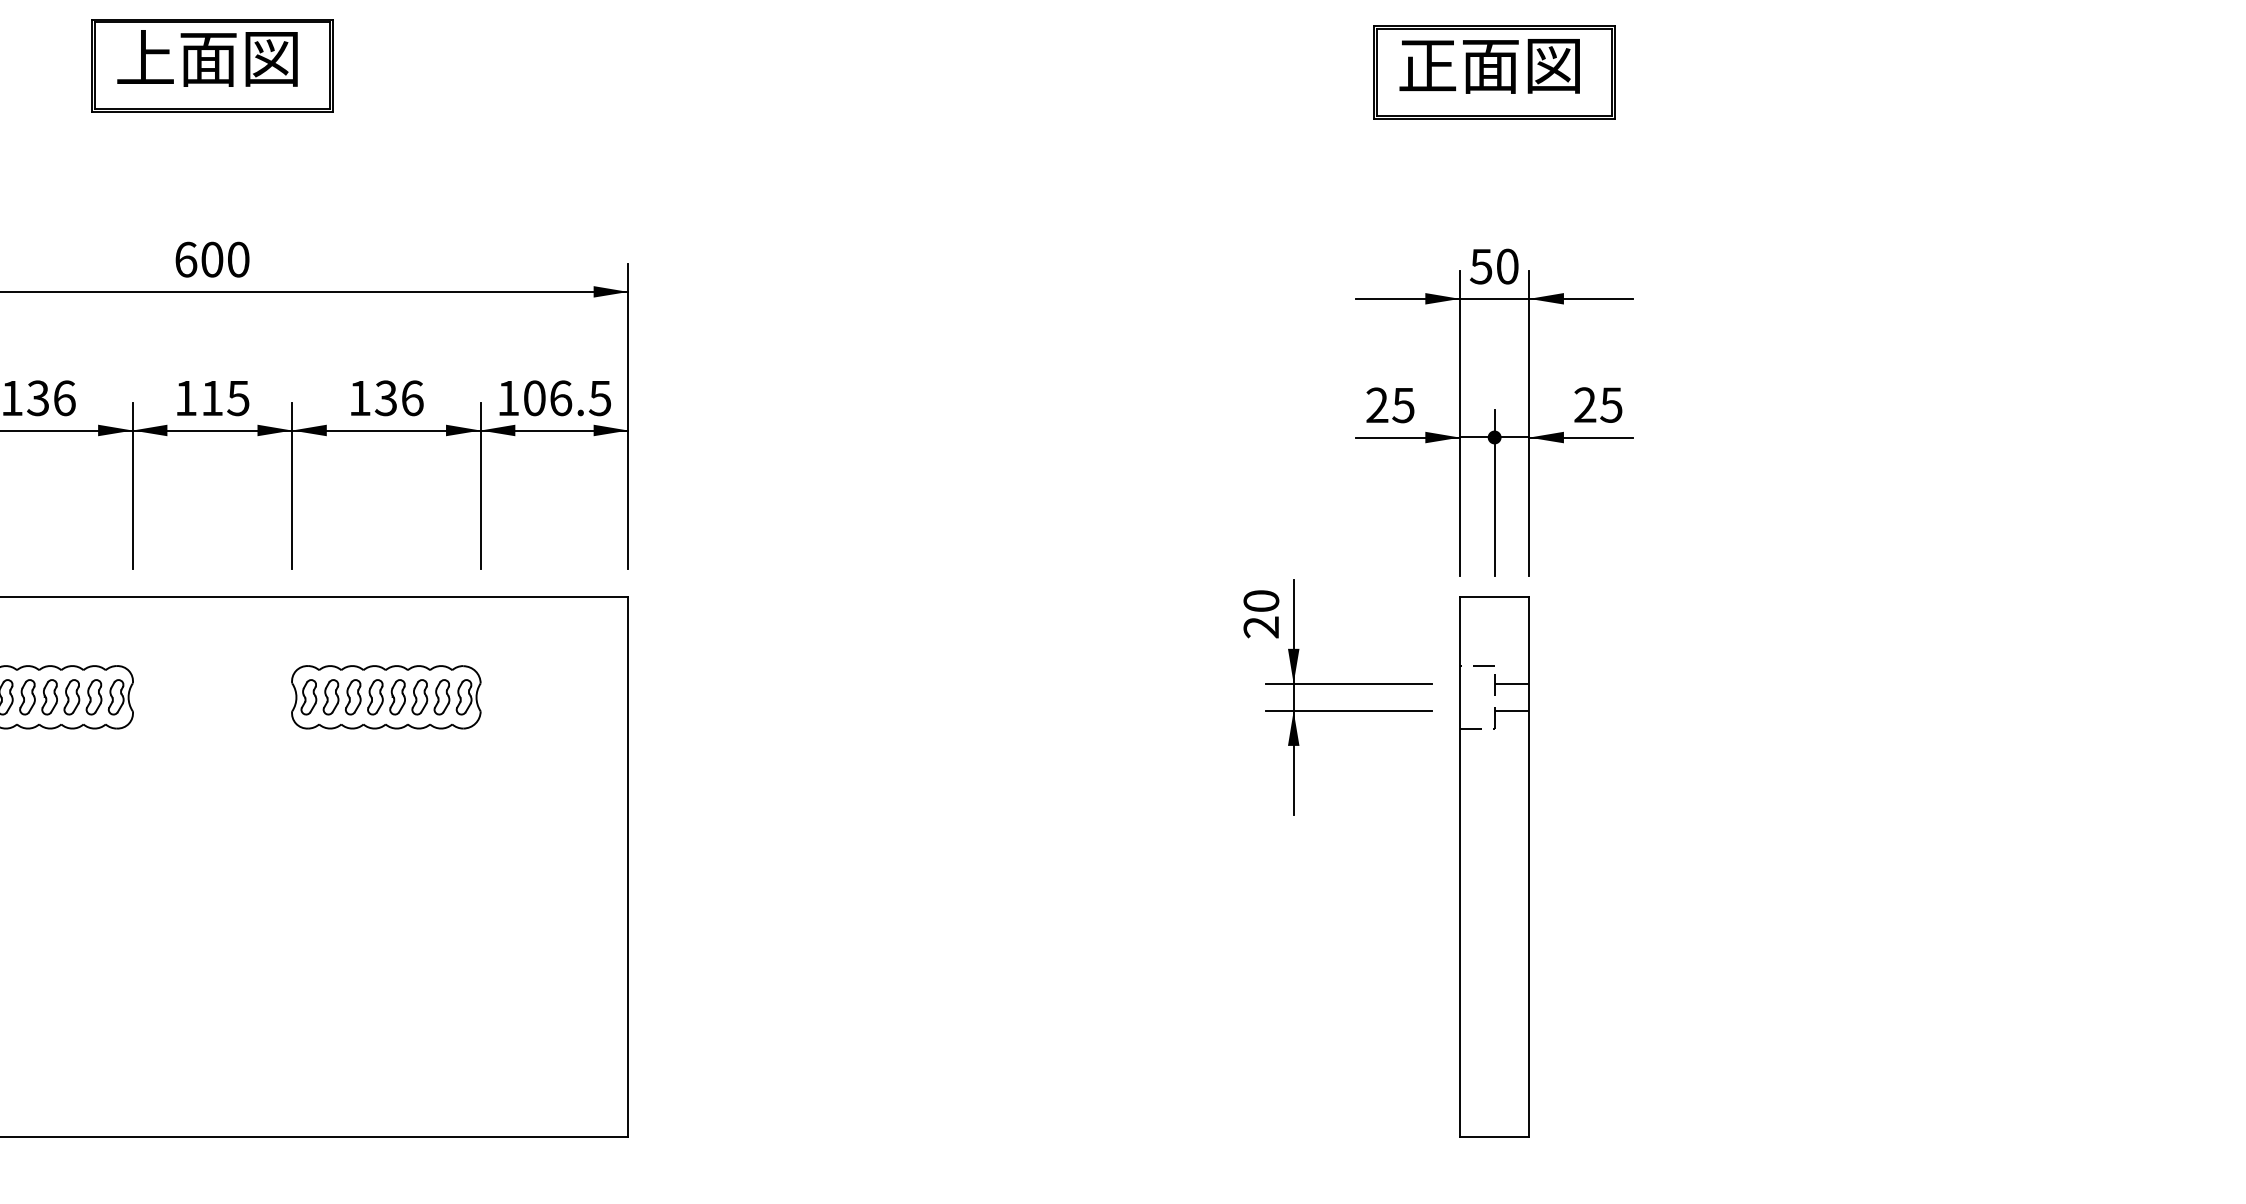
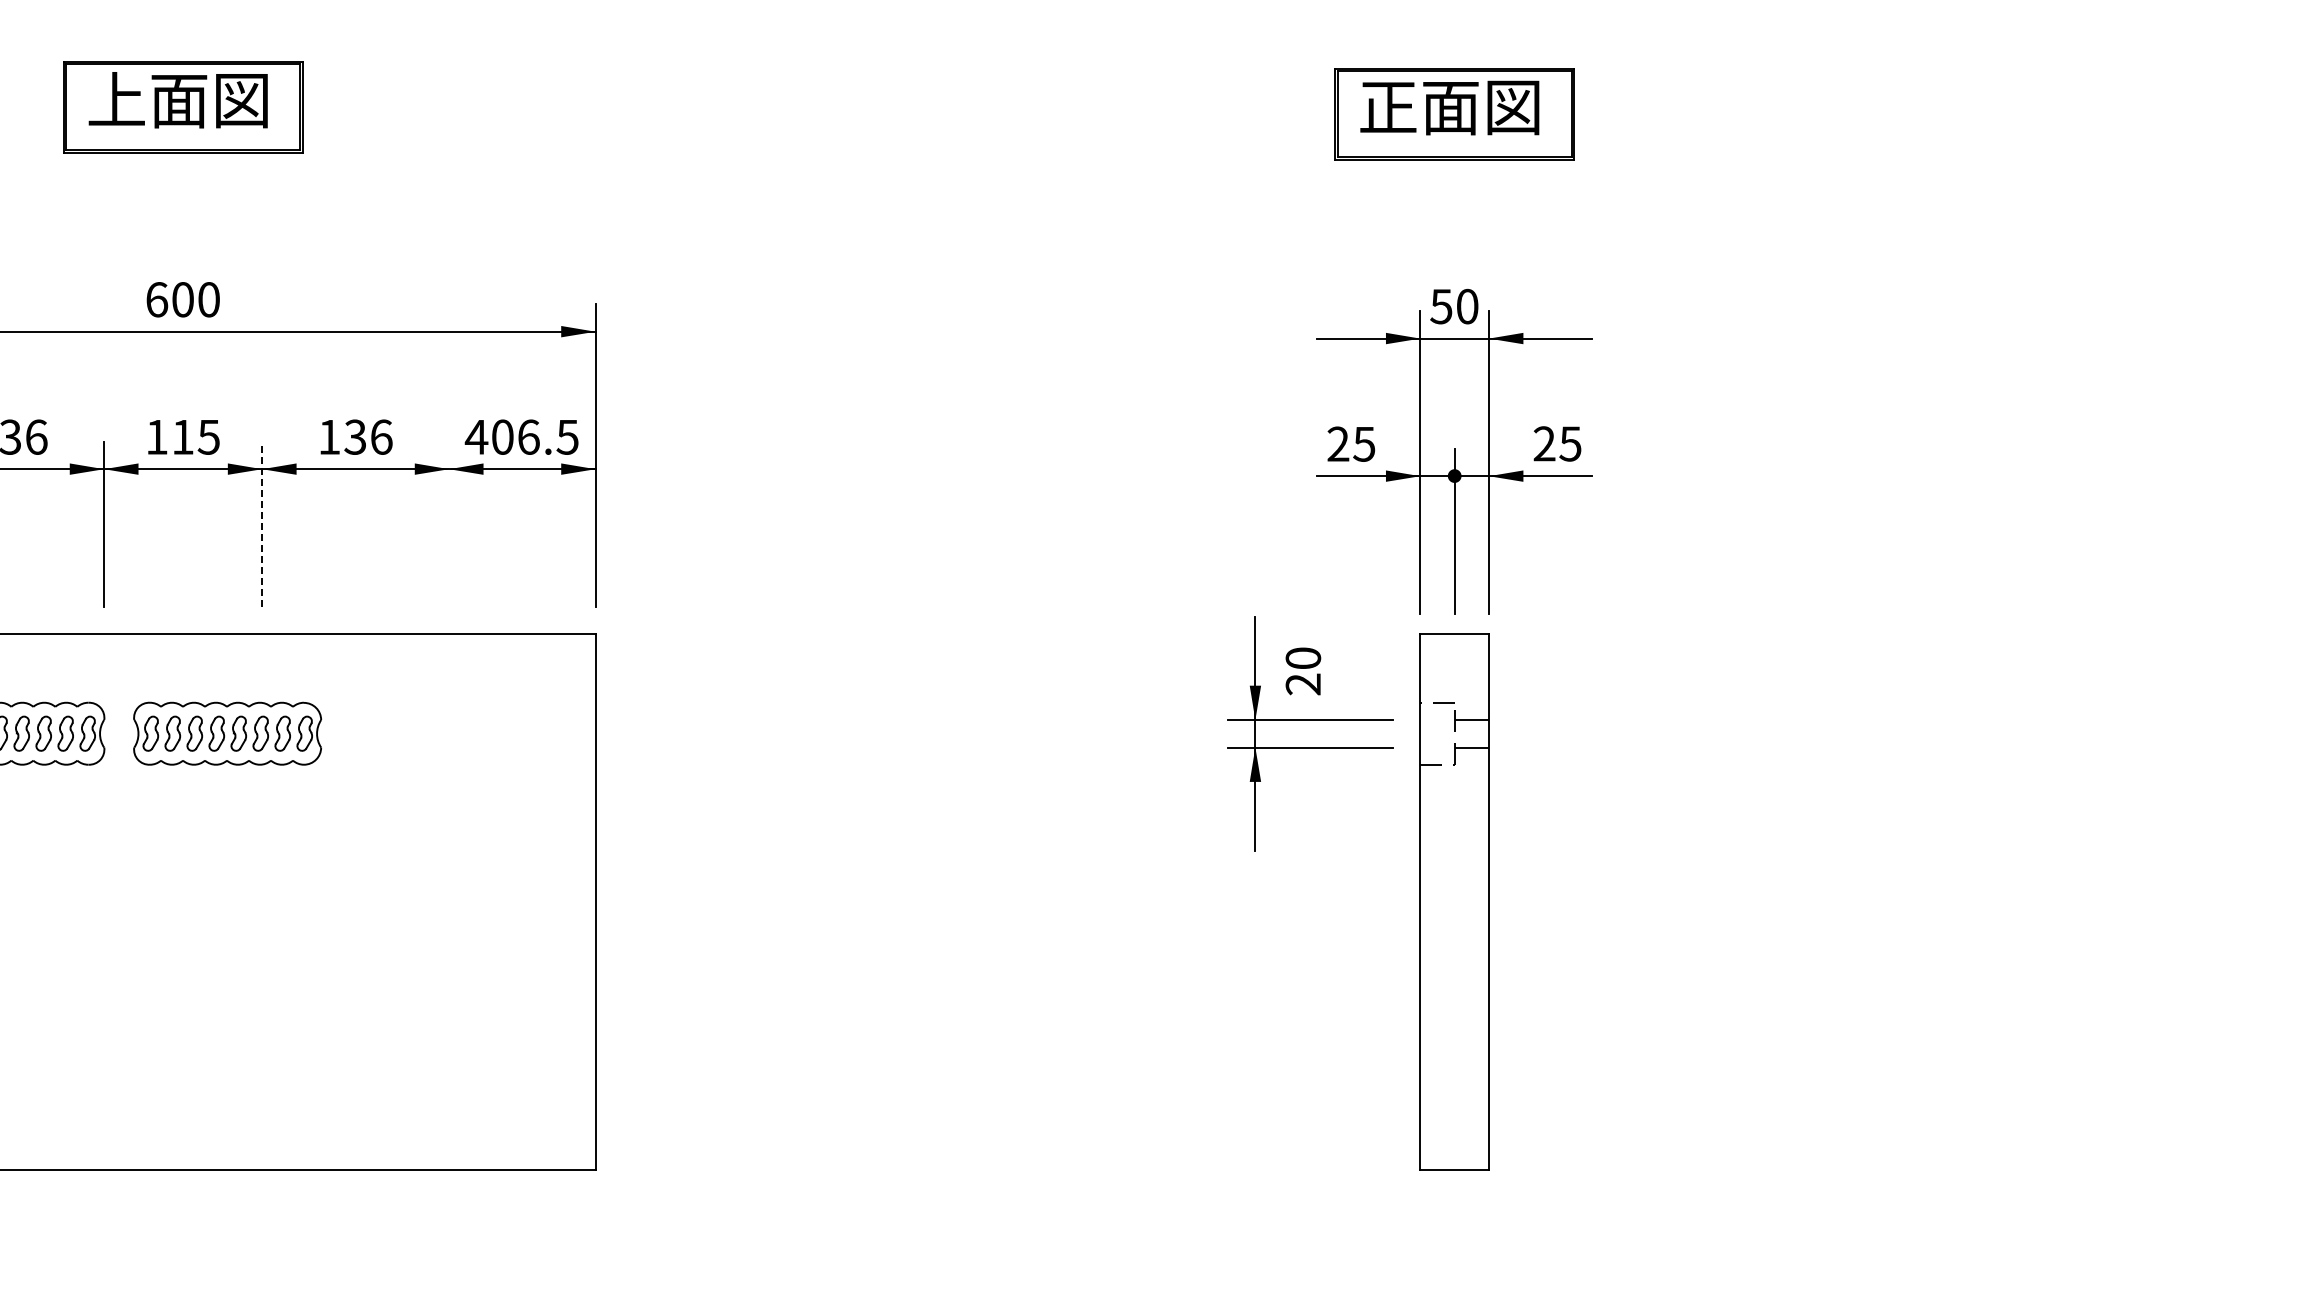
text: (508, 398) -> (476, 437), 106.5 -> 406.5
line: (292, 485) -> (262, 523), solid -> dashed
line: (481, 485) -> (449, 523), removed
text: (1261, 614) -> (1303, 671), moved
part: (386, 697) -> (227, 733), moved

